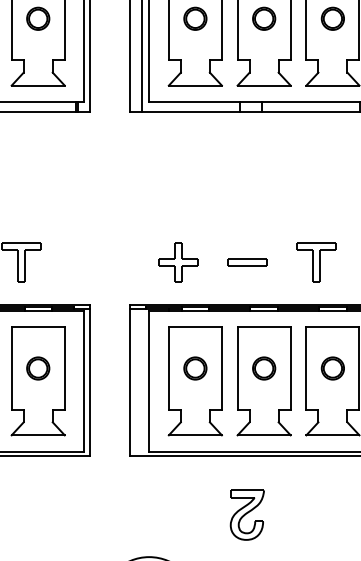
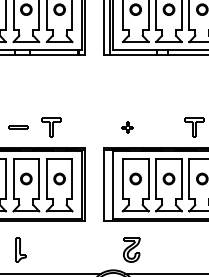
line: (246, 260) -> (160, 126), removed
part: (178, 262) -> (127, 127), size x0.6
part: (246, 514) -> (131, 249), moved

